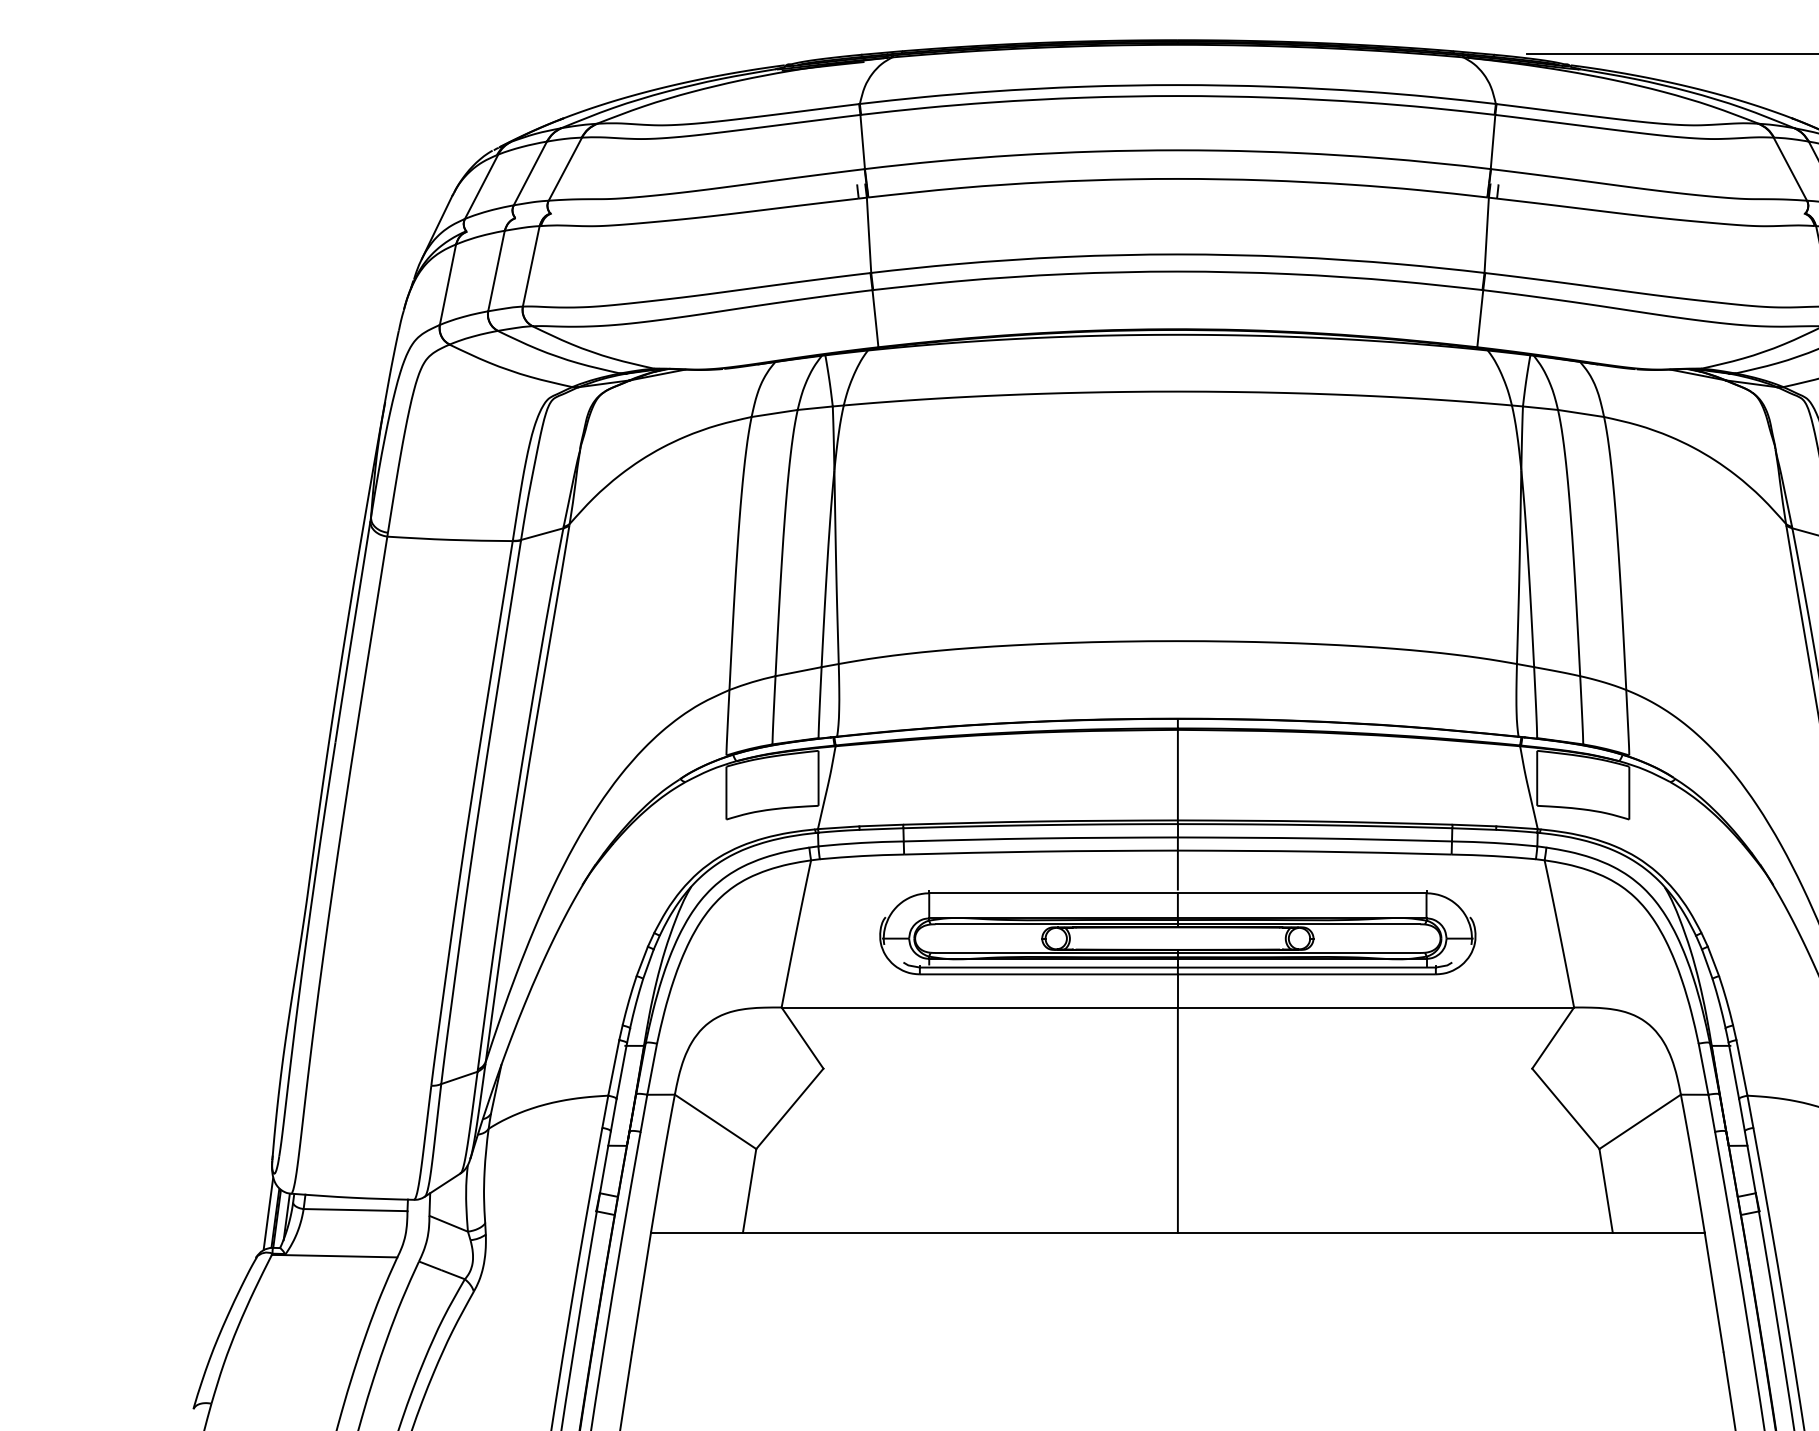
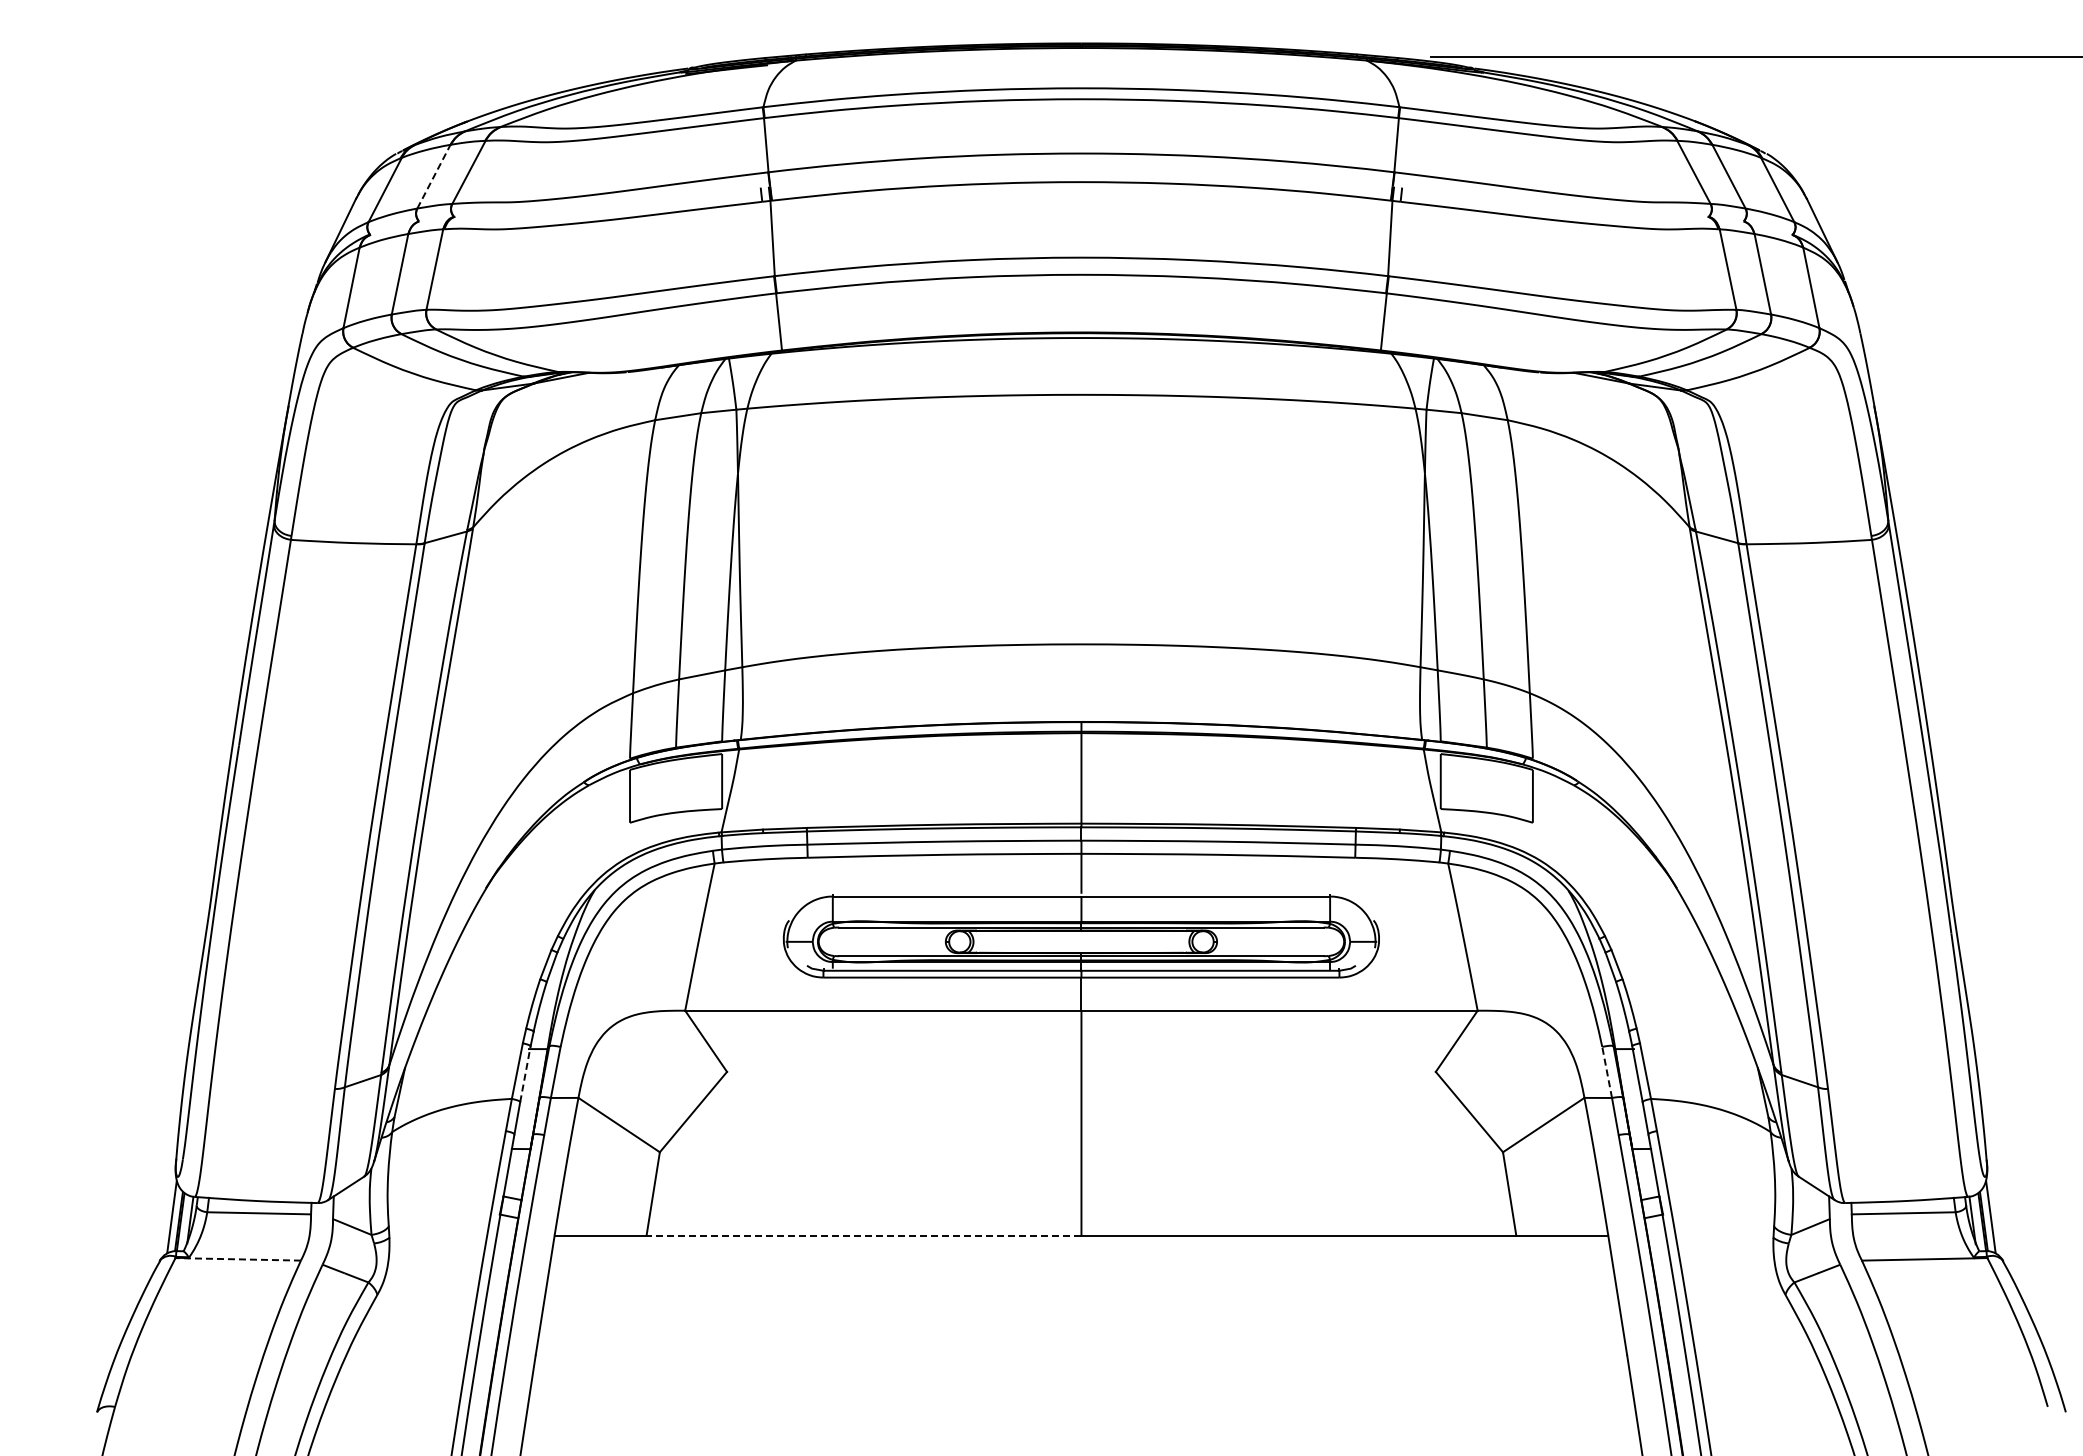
line: (529, 173) -> (433, 176), solid -> dashed
line: (1703, 1068) -> (1607, 1071), solid -> dashed
line: (621, 1070) -> (525, 1073), solid -> dashed
line: (959, 1232) -> (863, 1235), solid -> dashed
line: (334, 1256) -> (238, 1259), solid -> dashed

